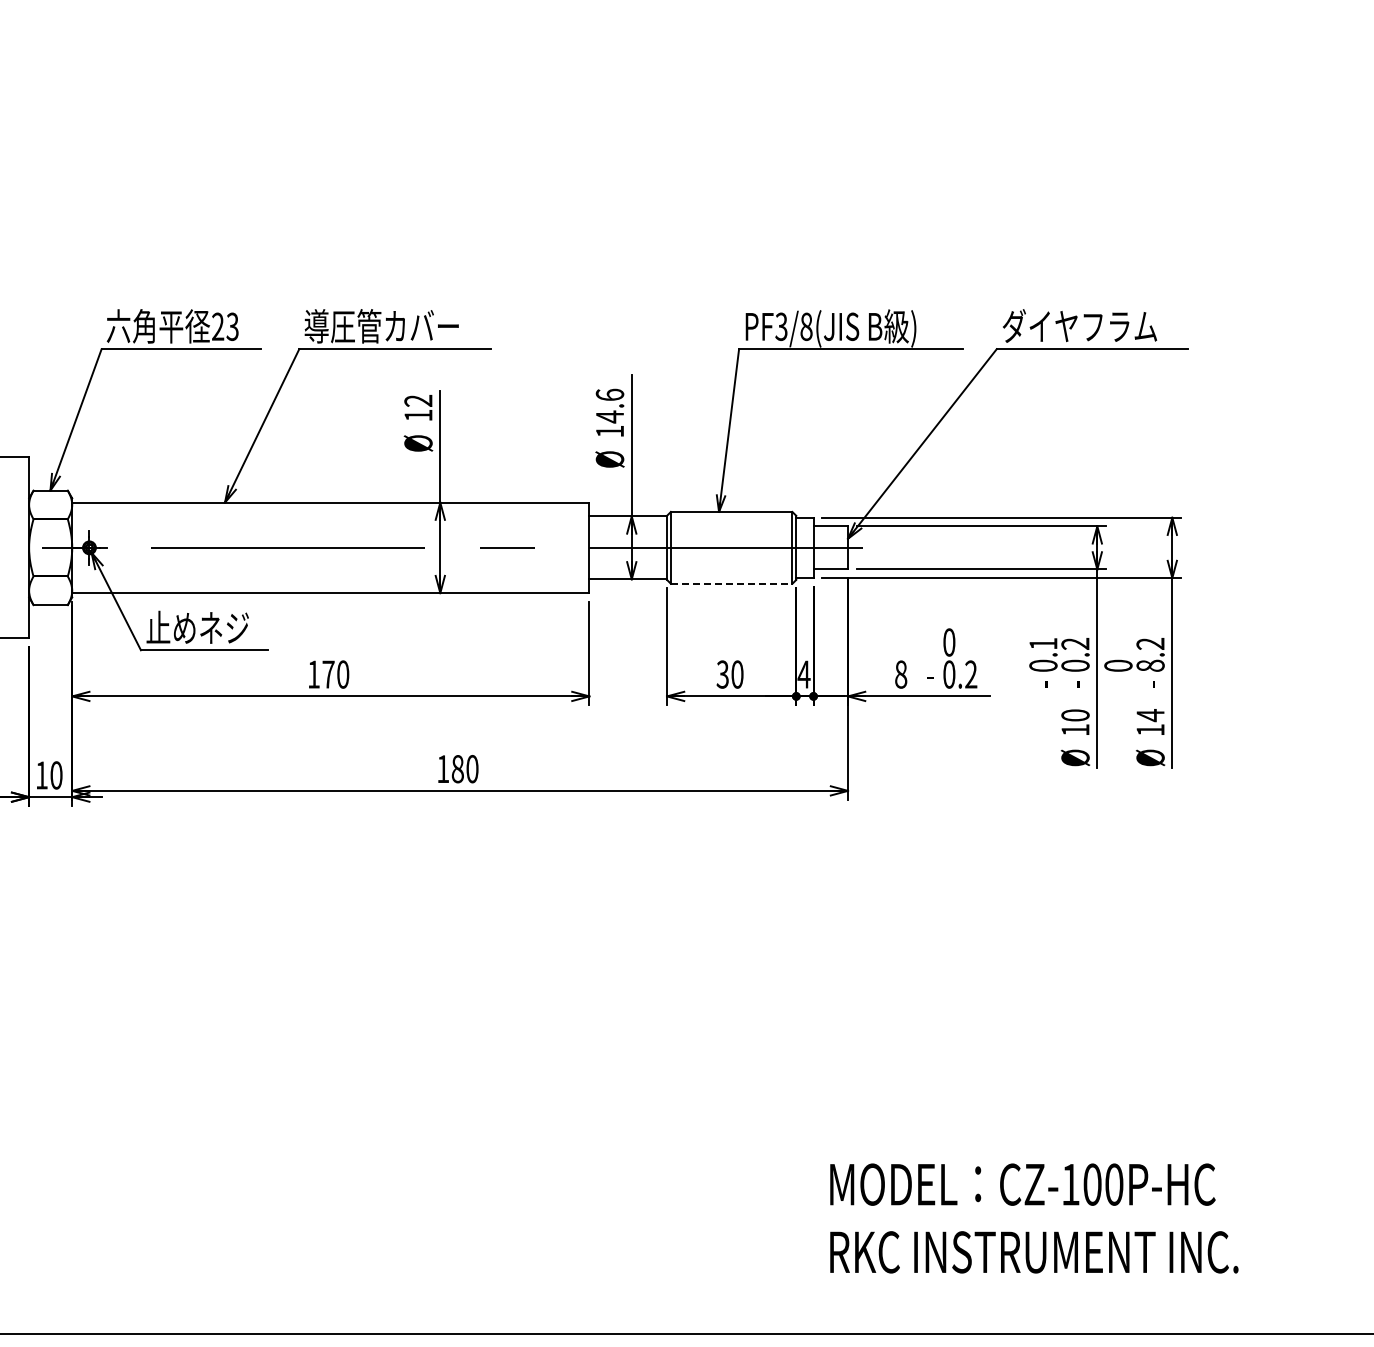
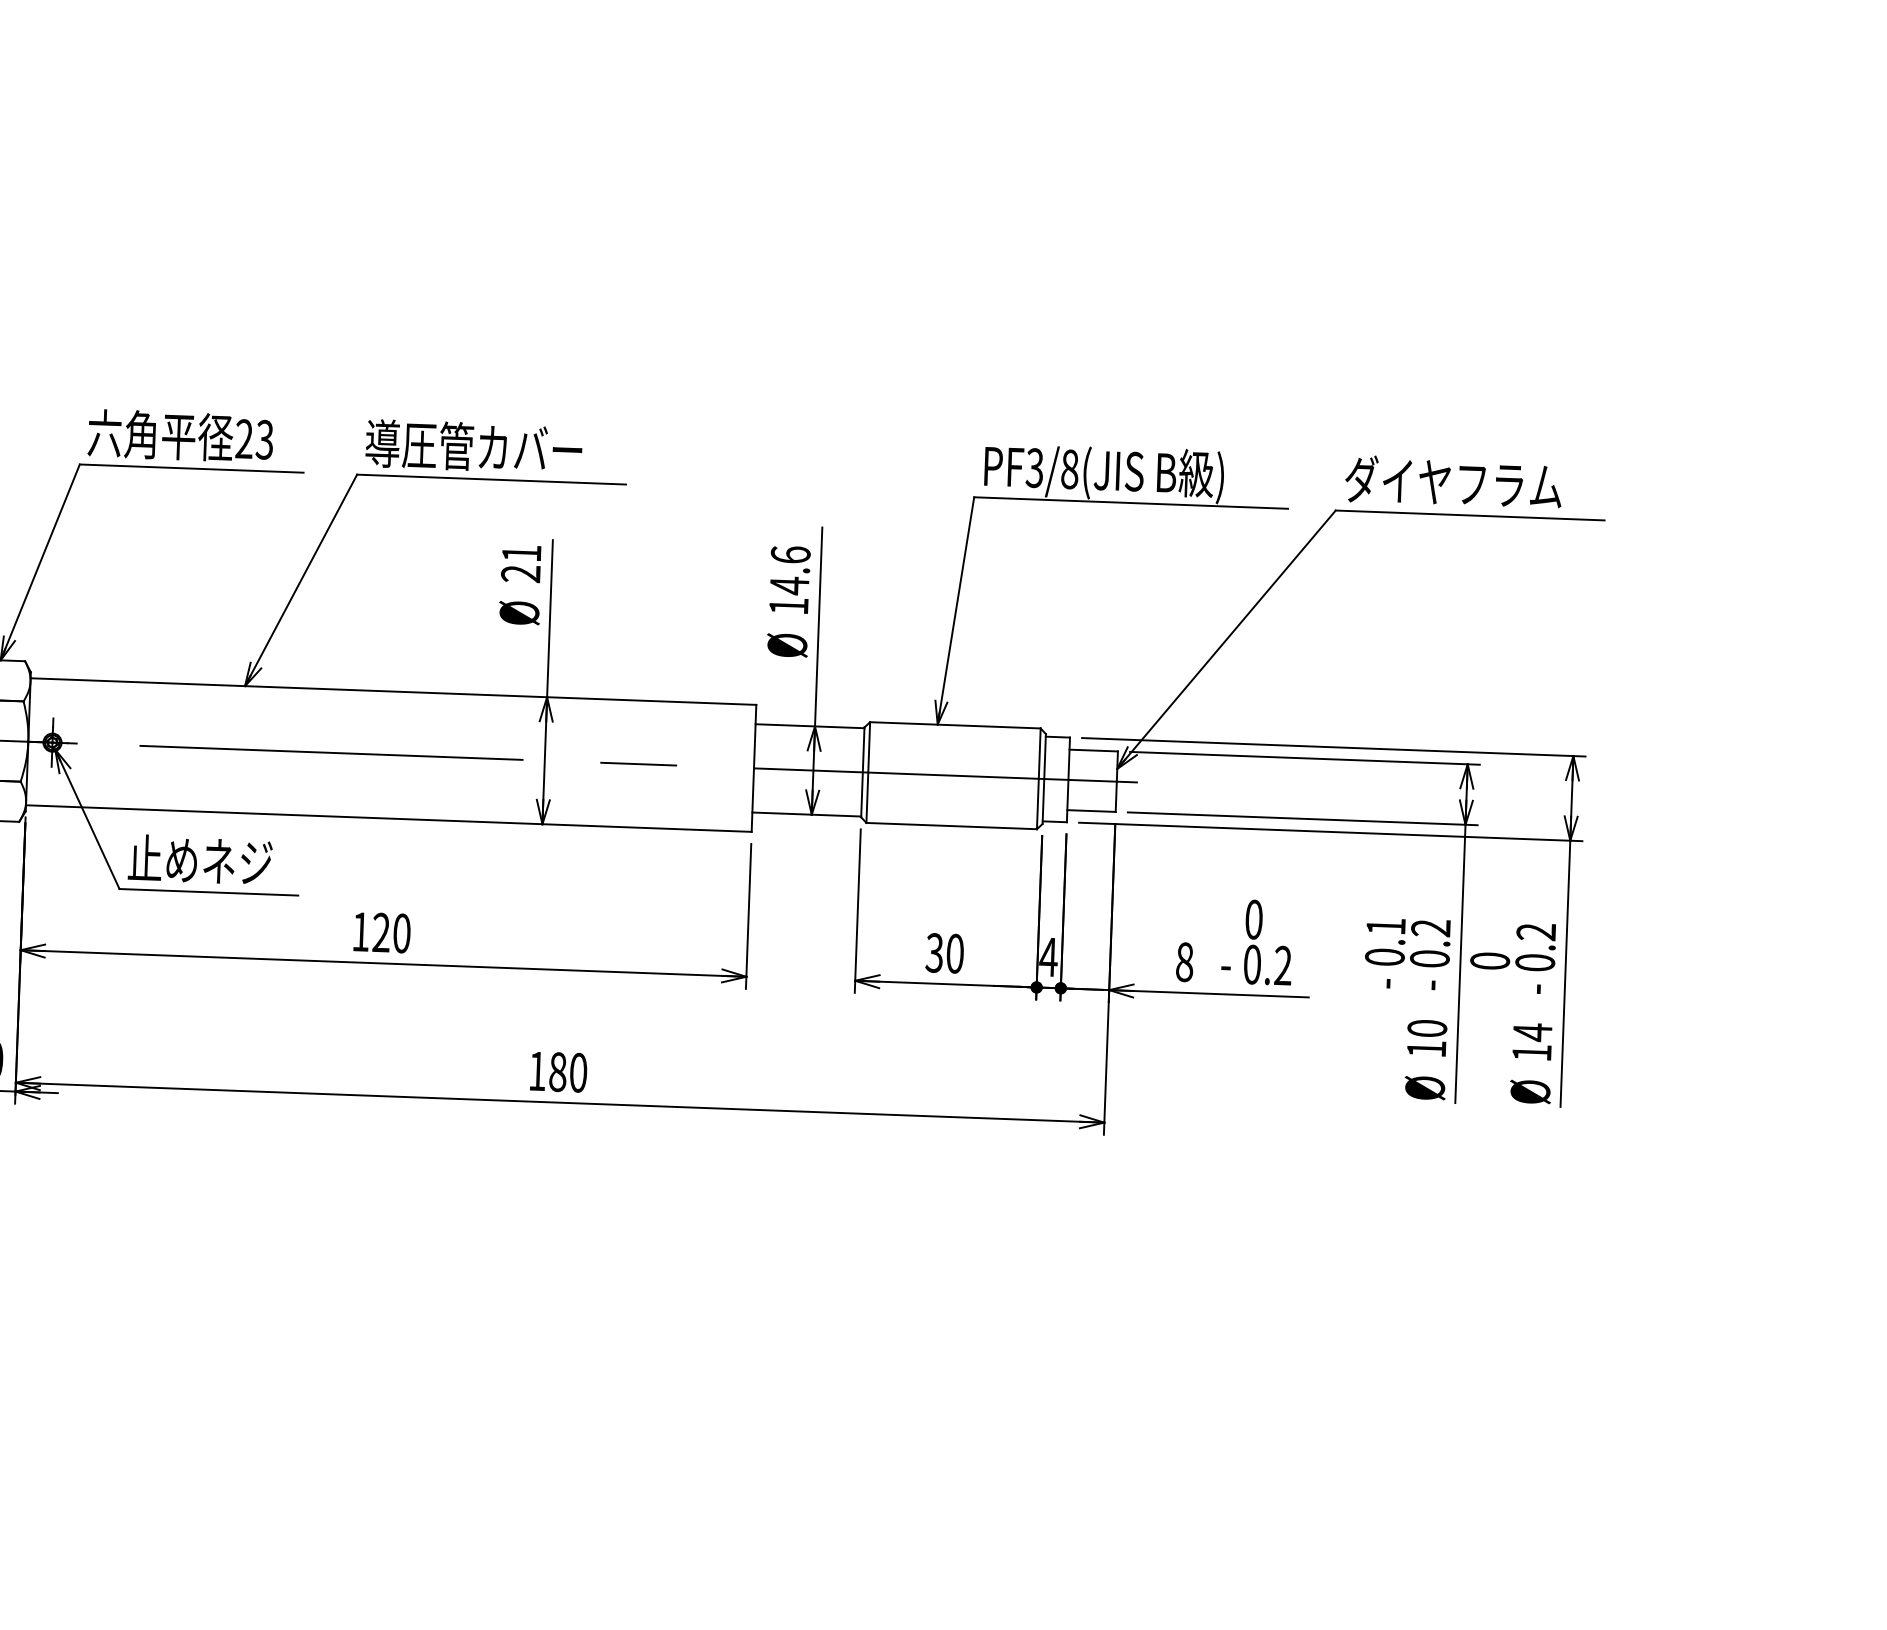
text: (418, 407) -> (521, 562), 12 -> 21
line: (731, 583) -> (951, 825), dashed -> solid
text: (1150, 665) -> (1535, 962), 8.2 -> 0.2
text: (328, 674) -> (381, 932), 170 -> 120

